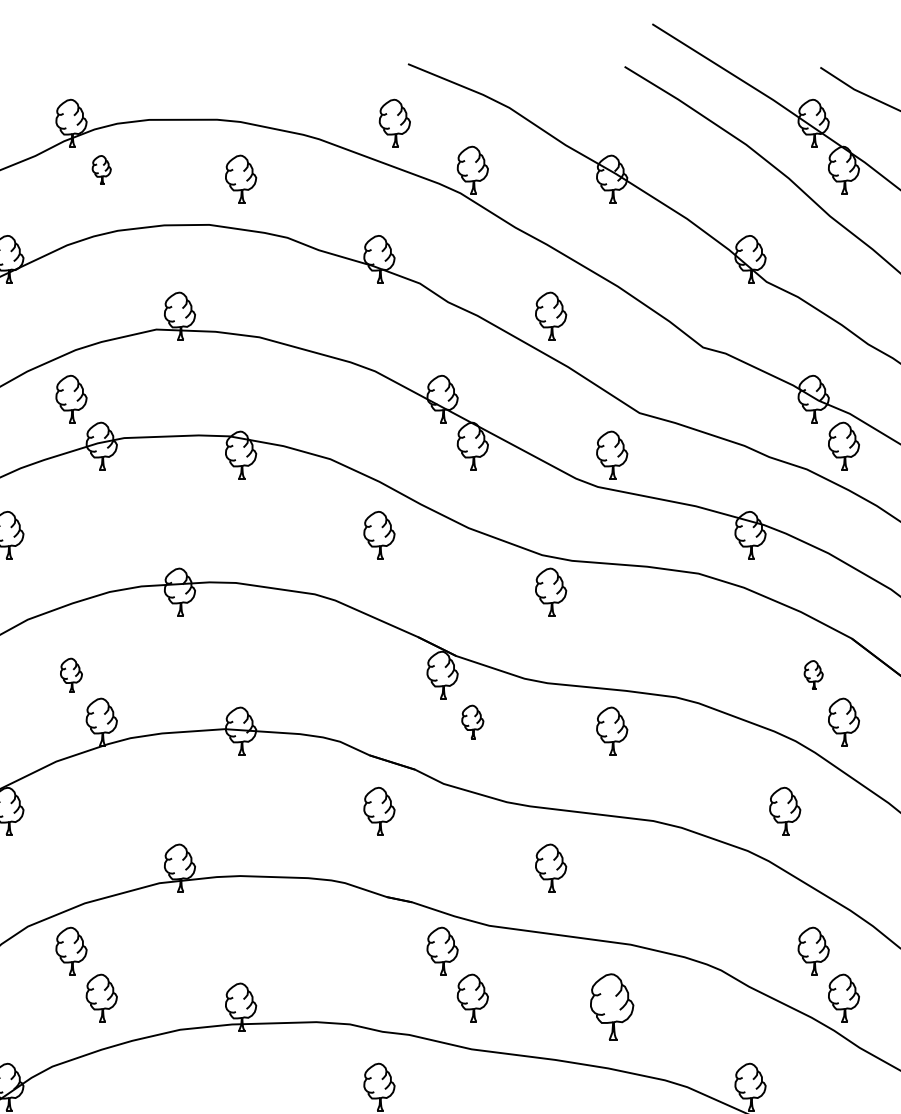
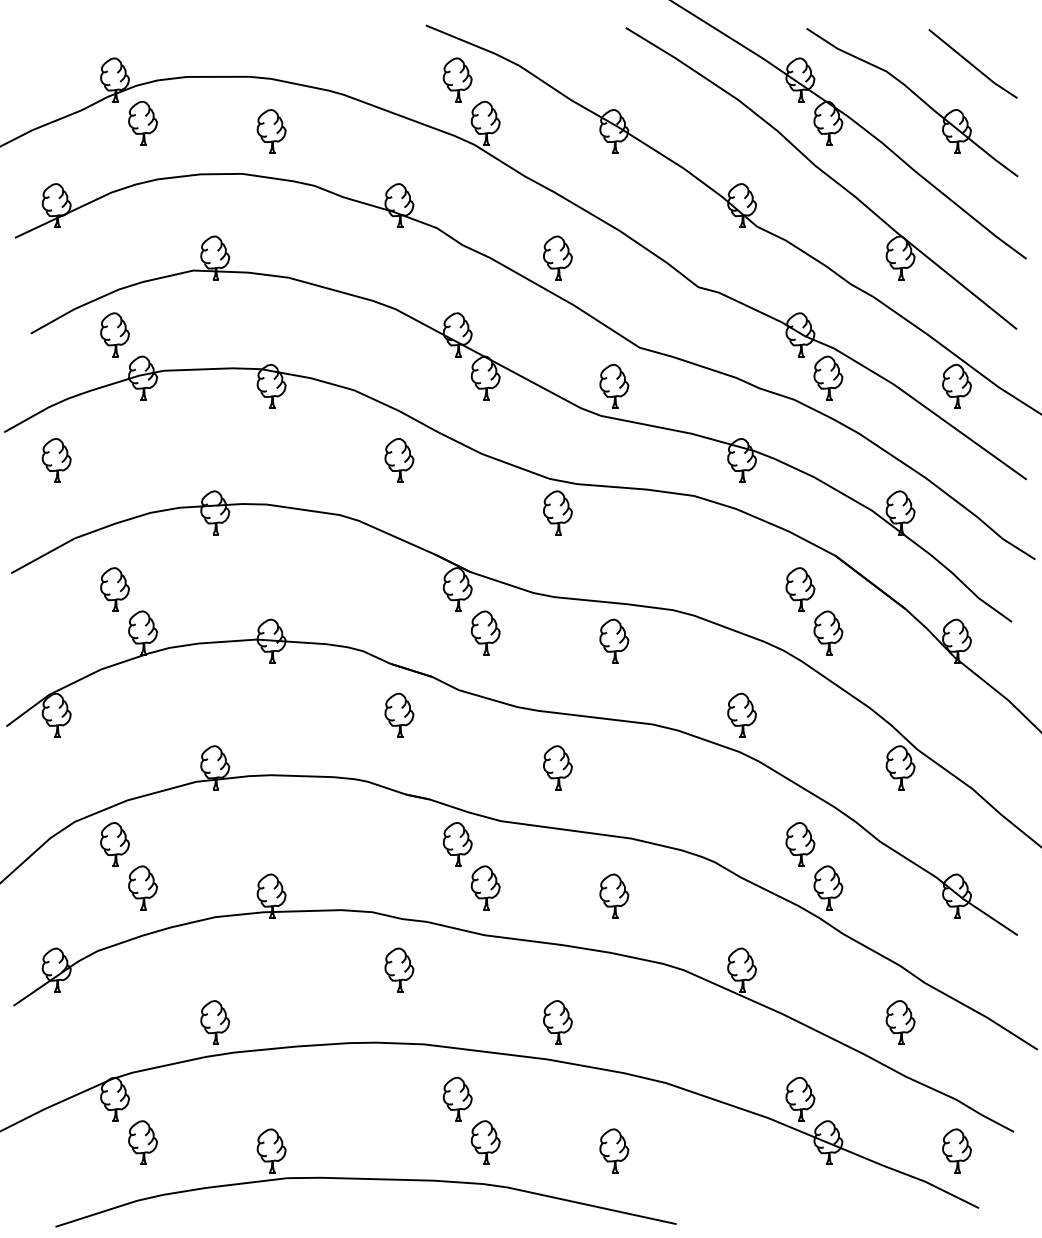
part: (394, 122) -> (457, 79), moved
part: (101, 169) -> (142, 122), size x1.67
part: (70, 674) -> (114, 589), size x1.43
part: (813, 674) -> (800, 589), size x1.67
part: (472, 721) -> (485, 632), size x1.43
part: (784, 810) -> (741, 714), moved
part: (612, 1006) -> (614, 895), size x0.71

